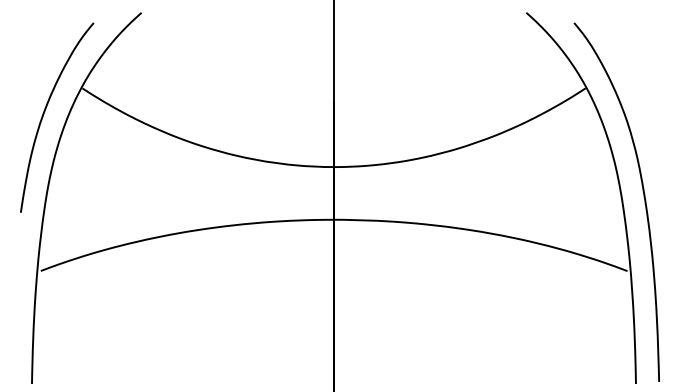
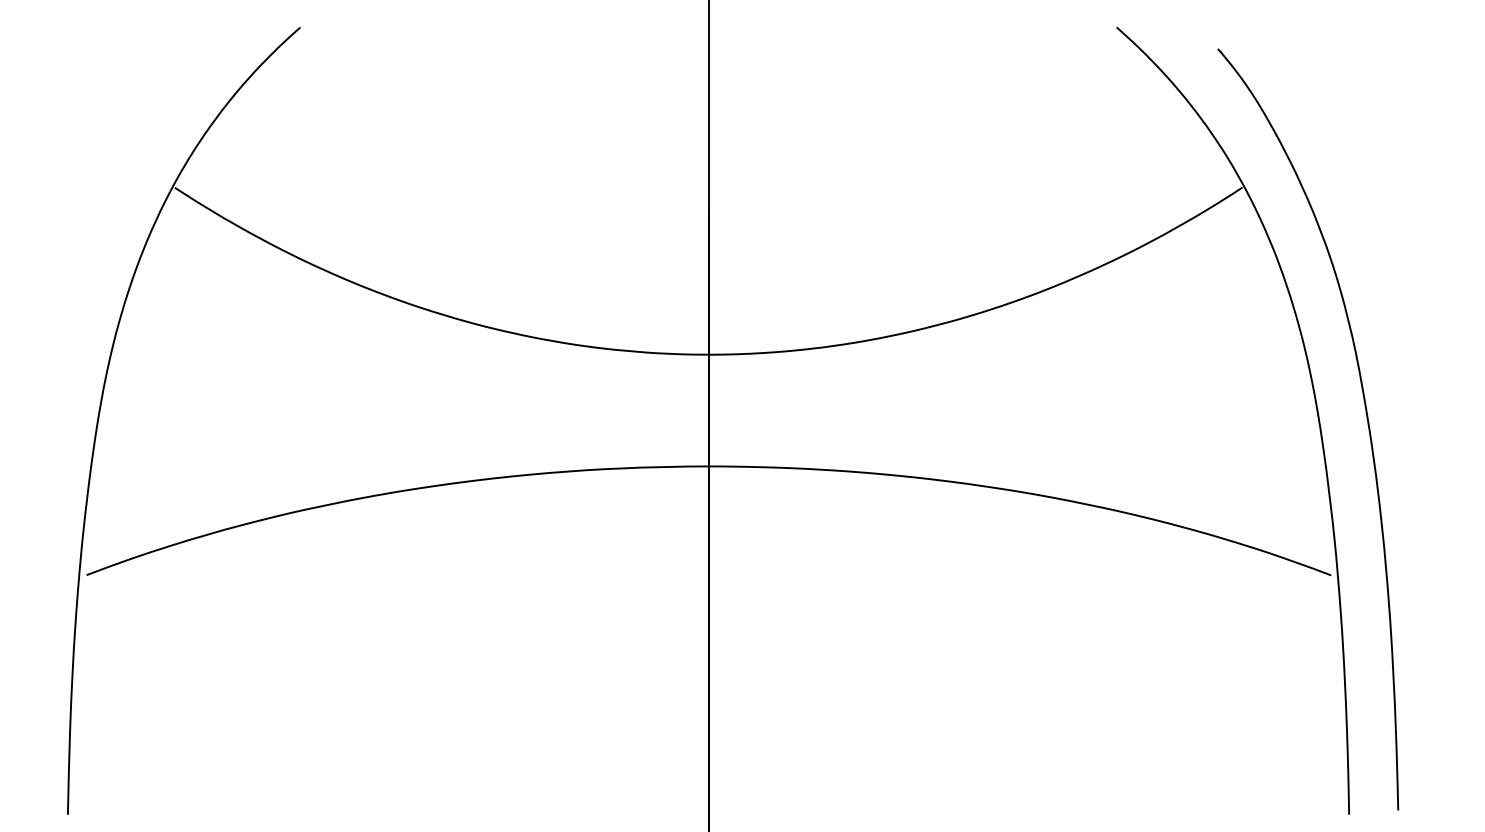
curve: (44, 114) -> (94, 243), removed

